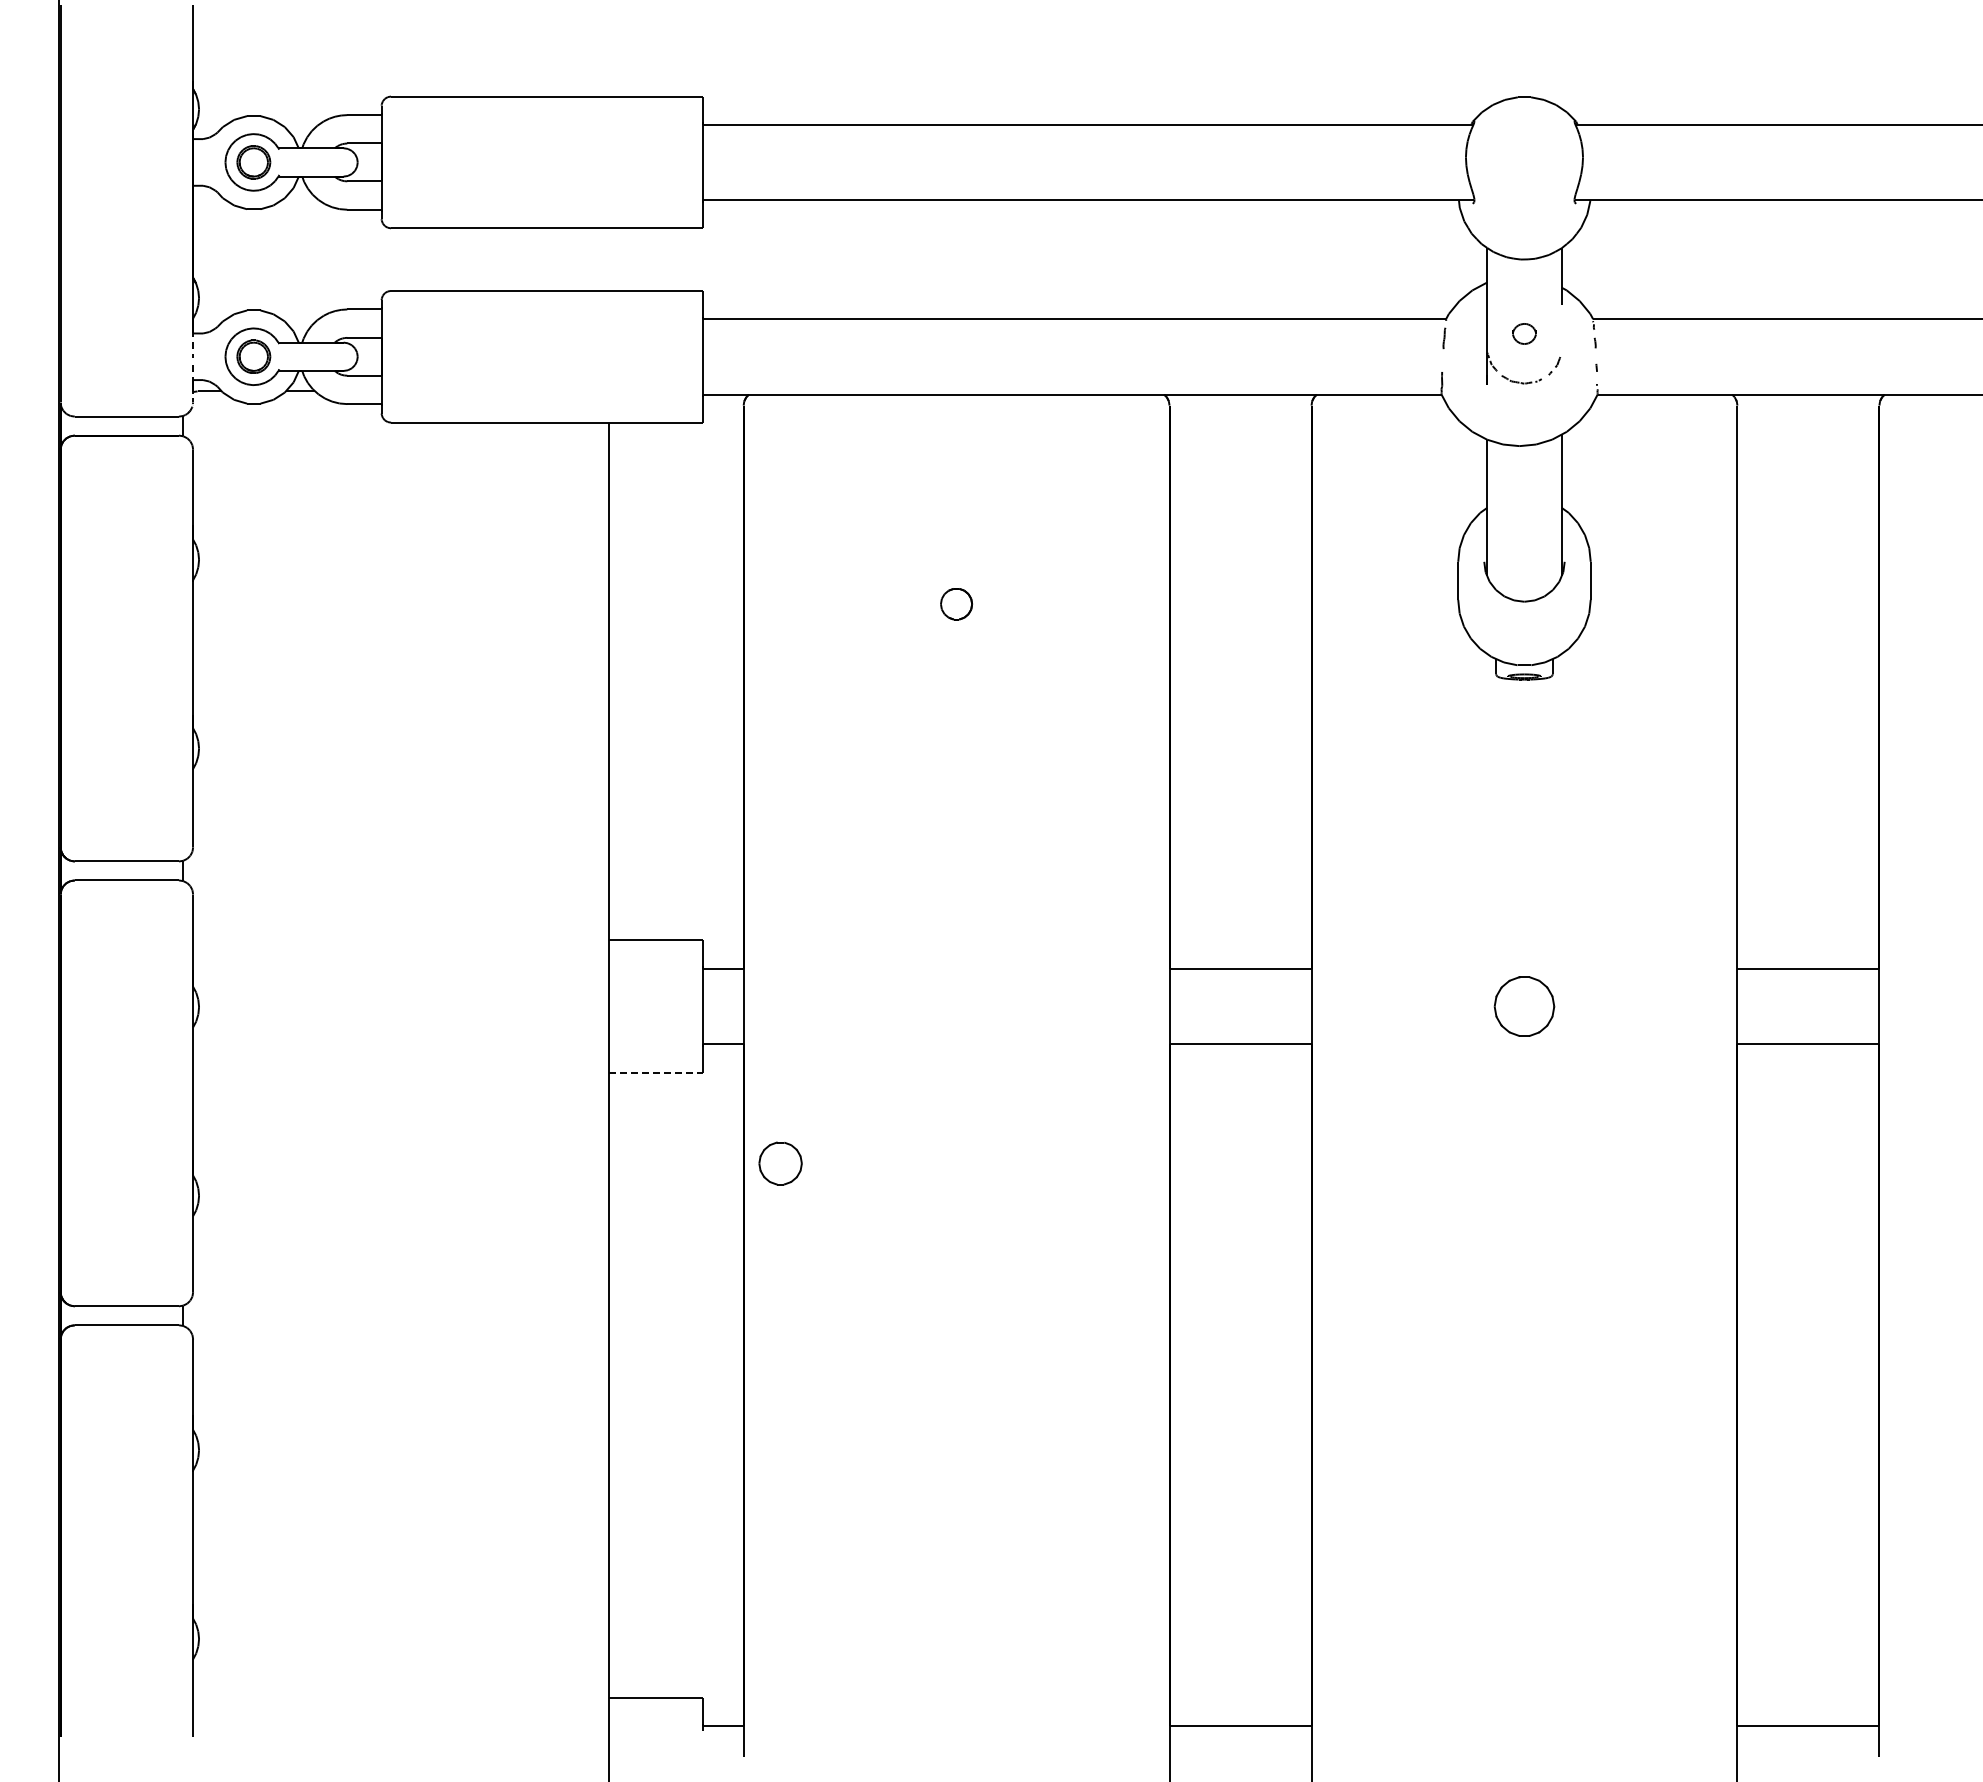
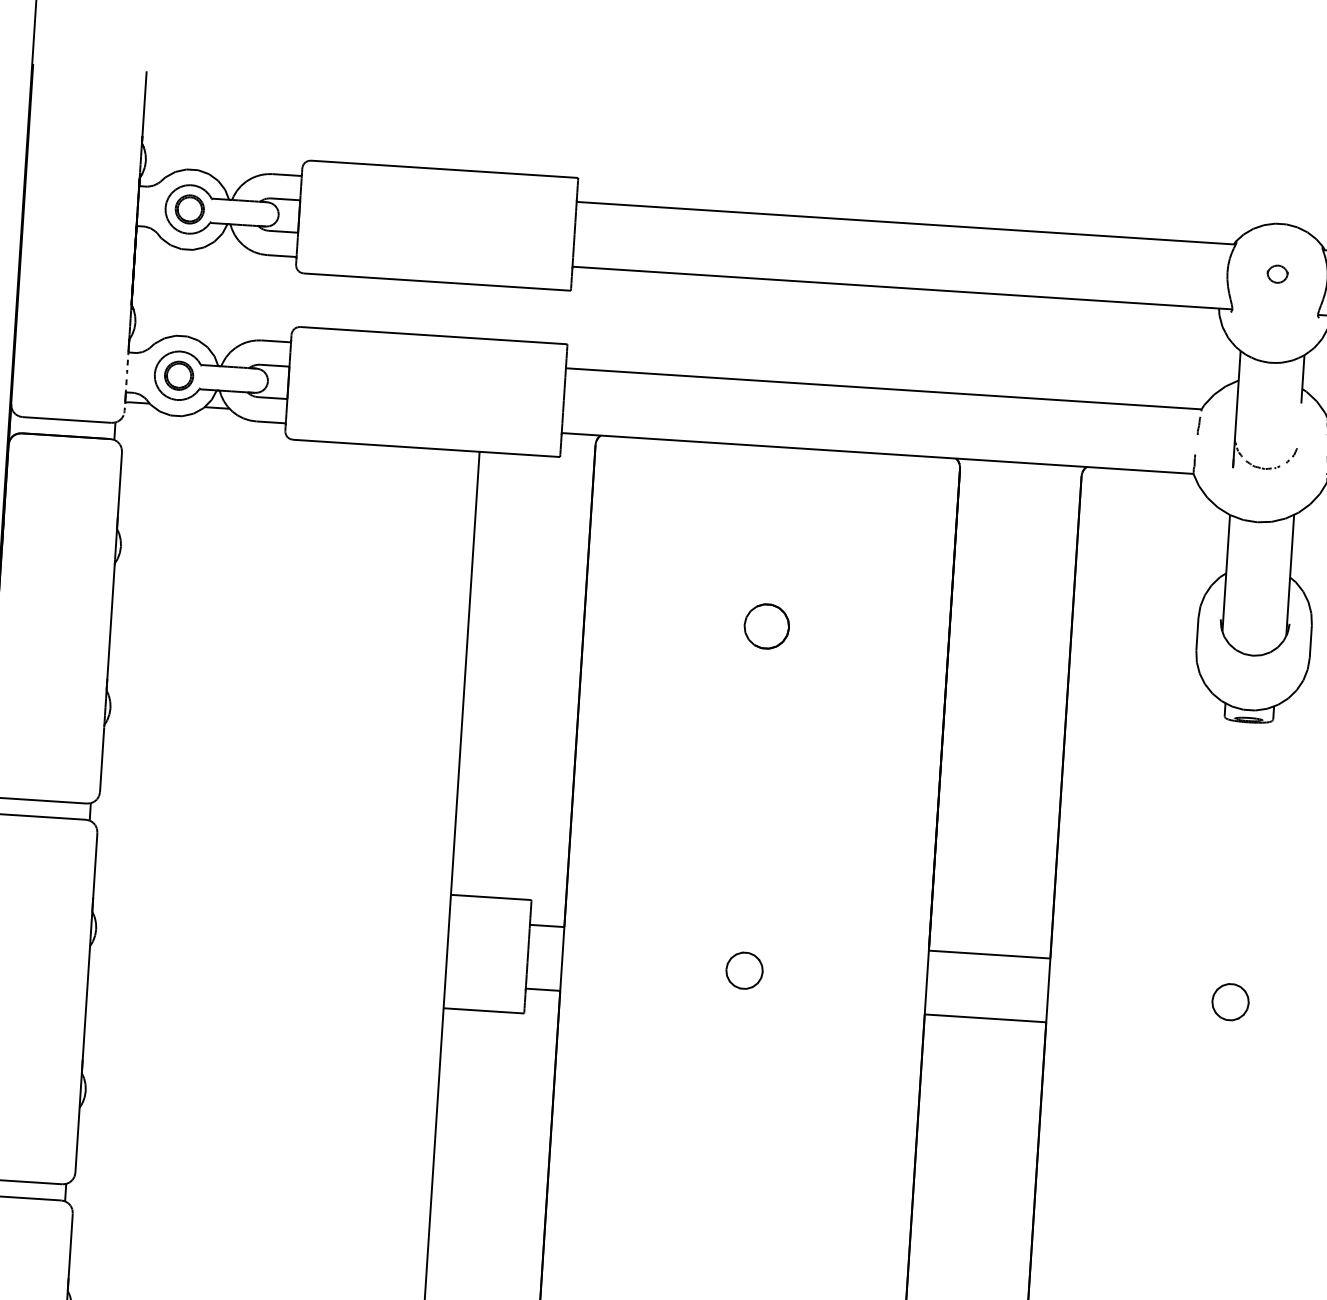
part: (1524, 333) -> (1277, 273), moved
part: (956, 603) -> (766, 625), size x1.67
part: (1524, 1006) -> (1230, 1002), size x0.71
line: (656, 1072) -> (484, 1010), dashed -> solid
part: (780, 1163) -> (744, 970), moved

